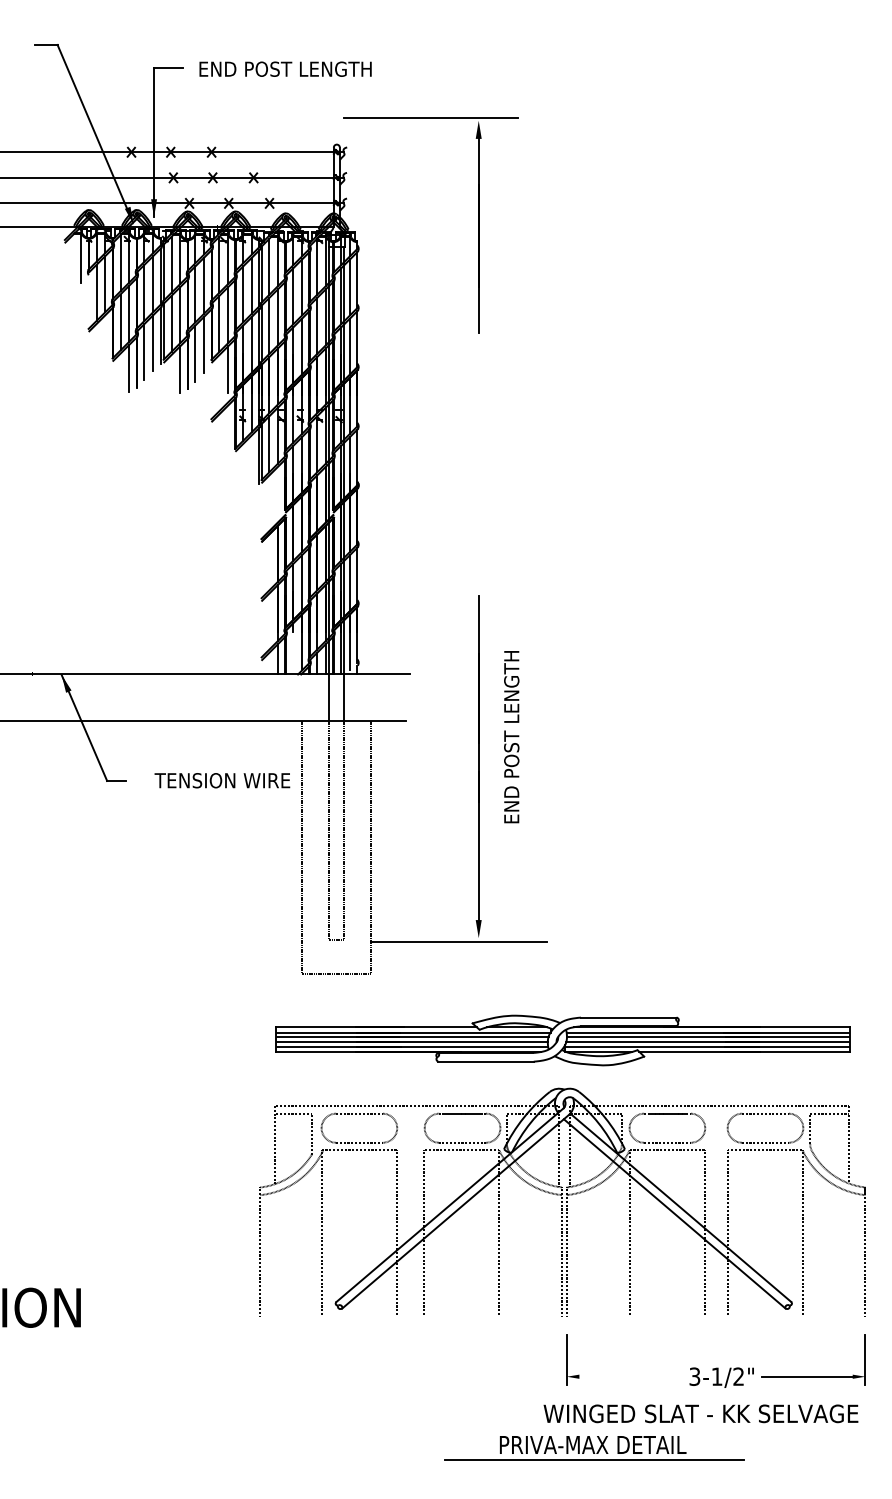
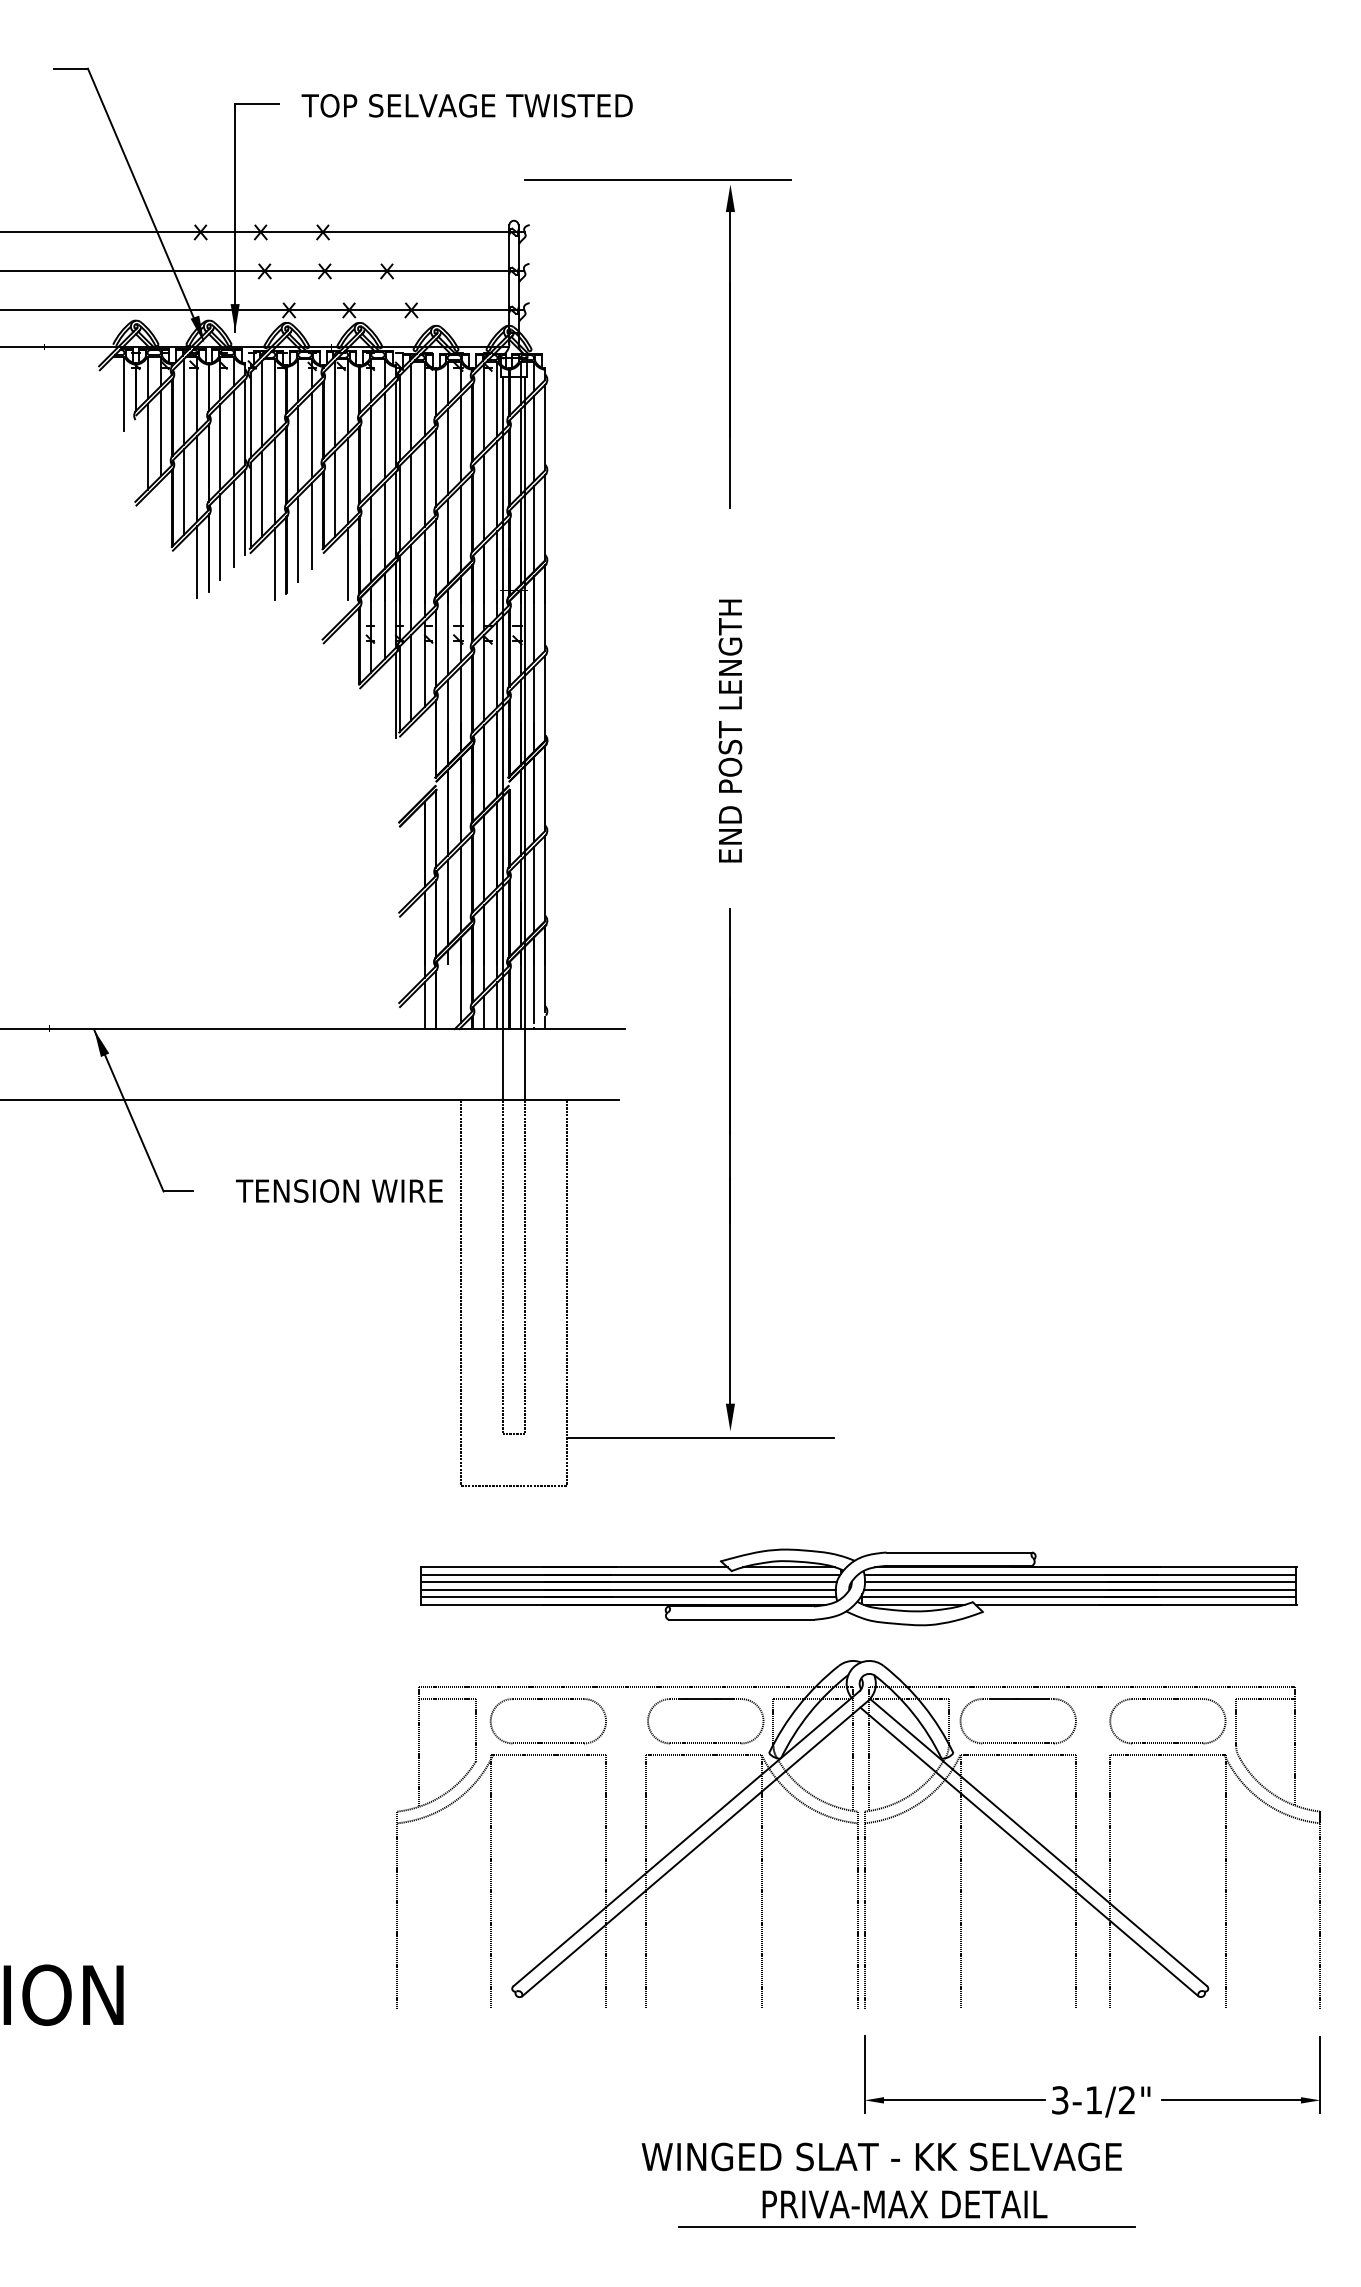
text: (305, 68) -> (466, 104), END POST LENGTH -> TOP SELVAGE TWISTED
text: (511, 737) -> (730, 731), moved
line: (632, 1376) -> (965, 2099), added
text: (700, 1413) -> (881, 2156), moved

